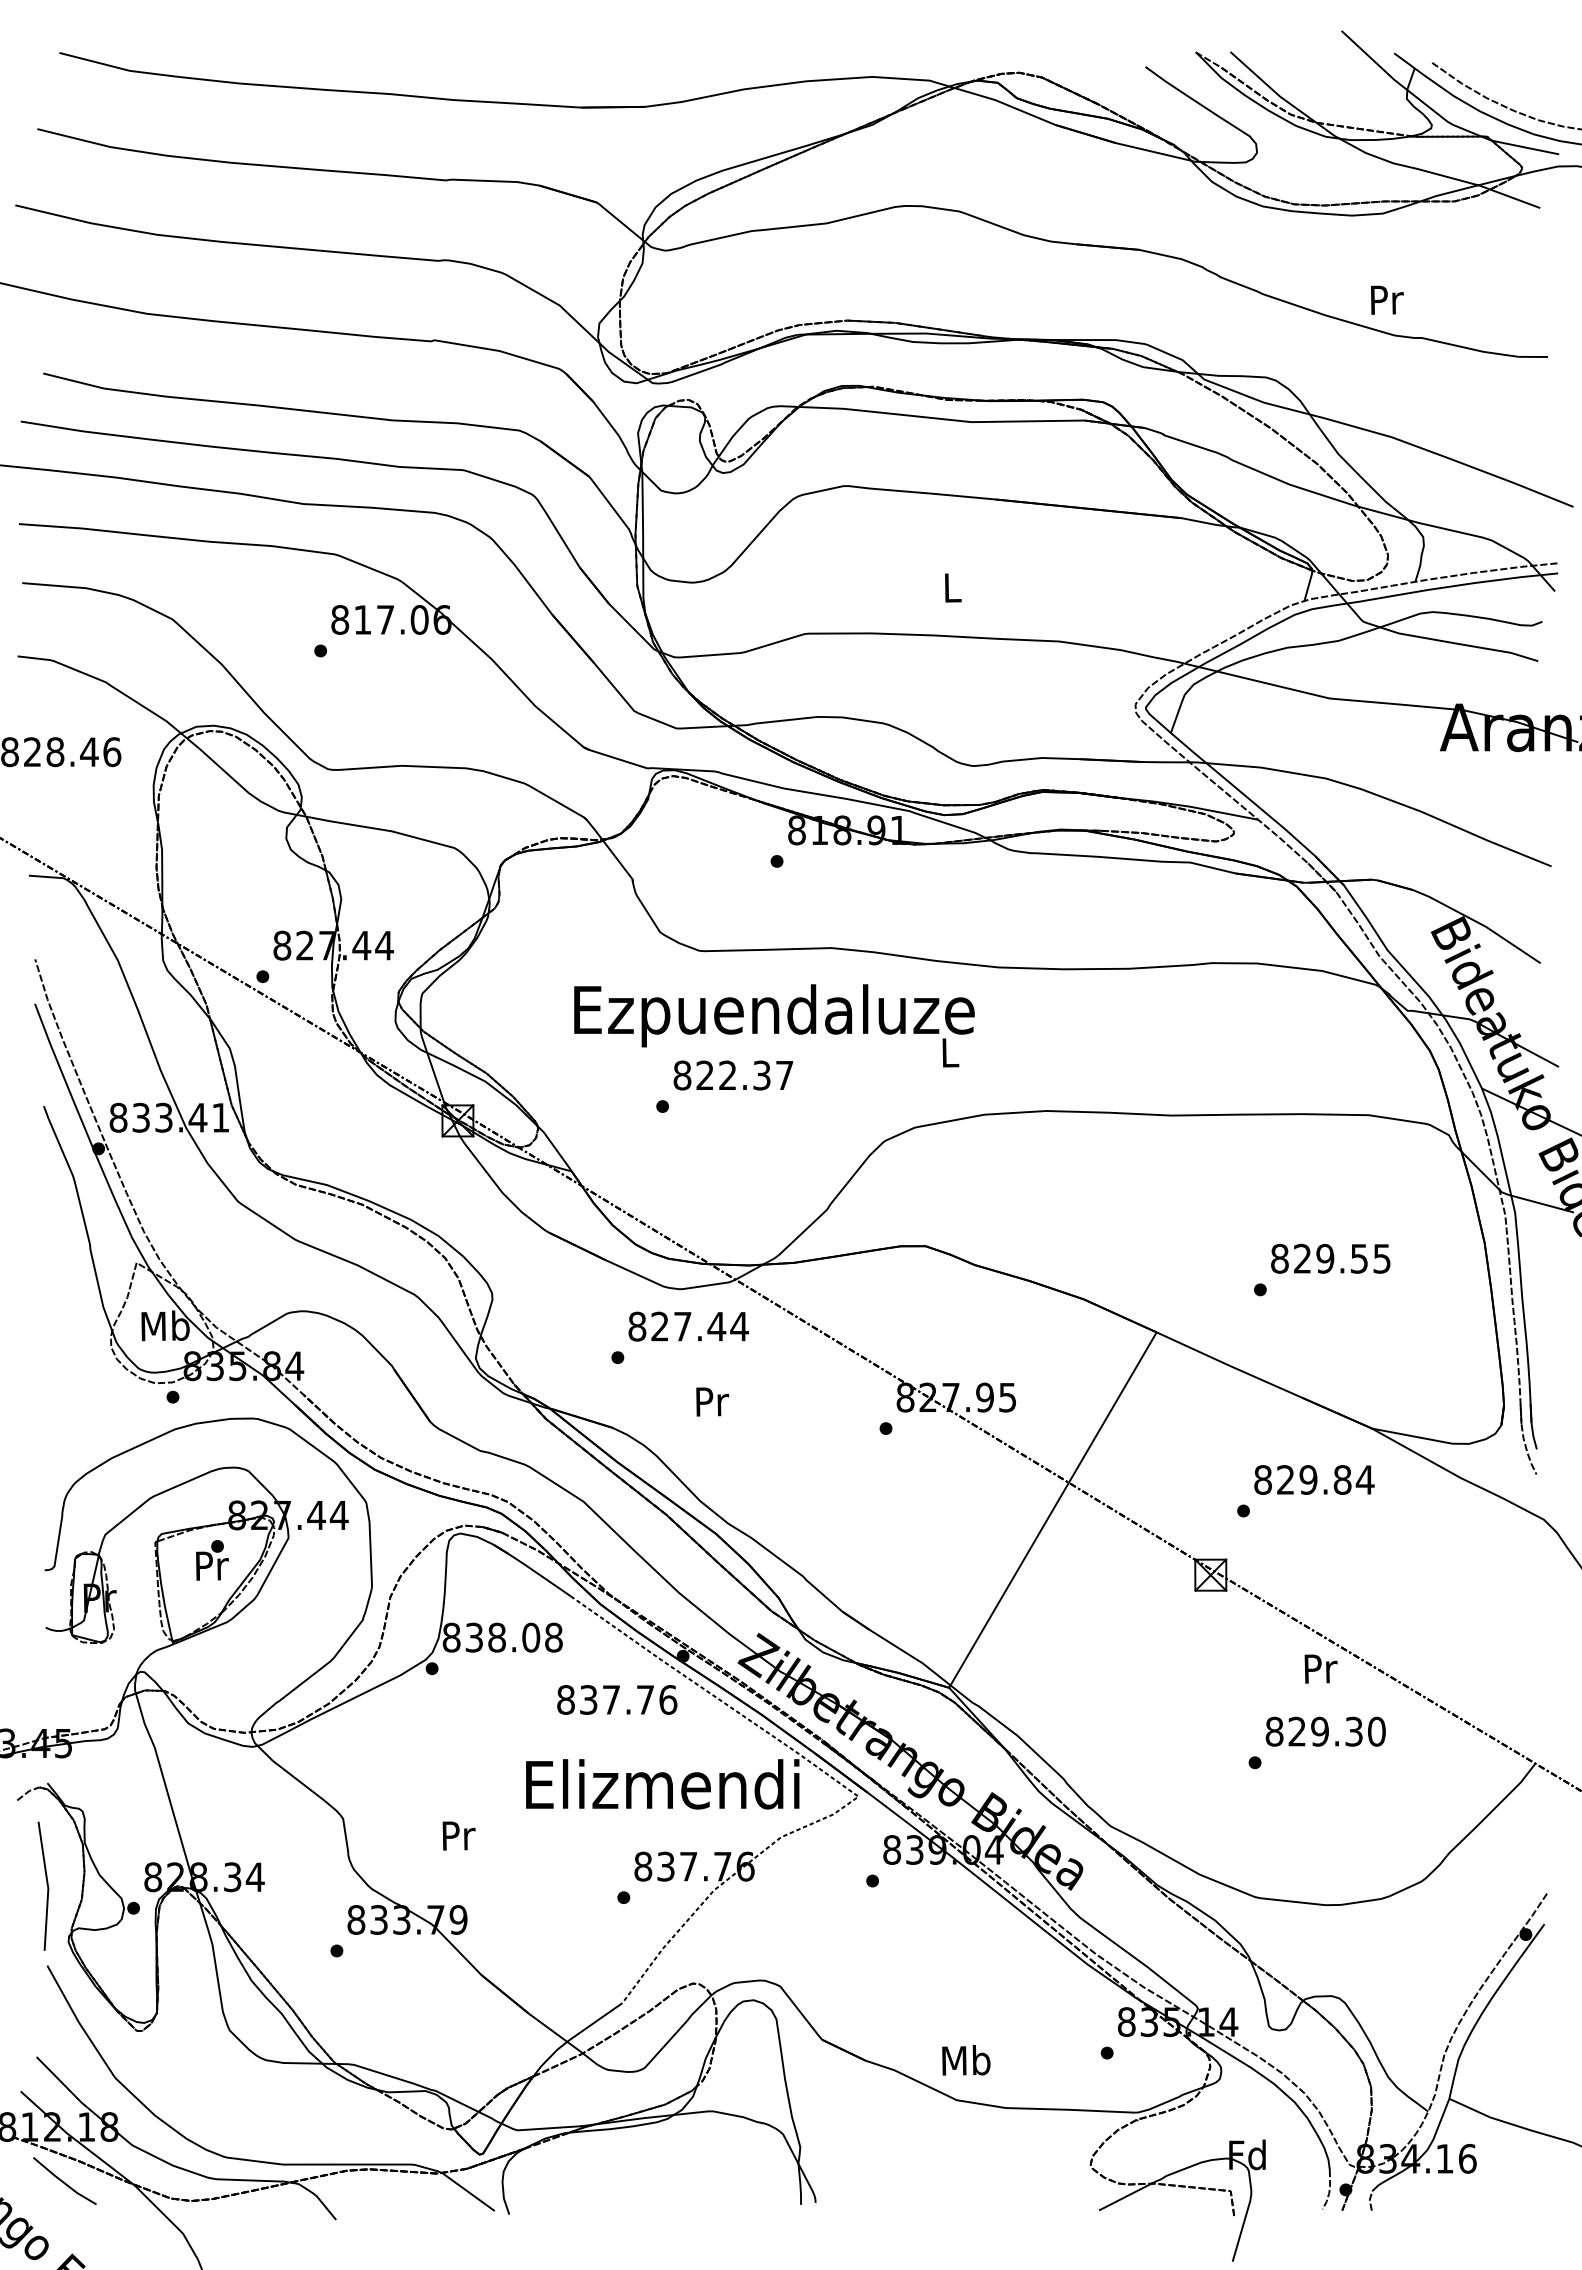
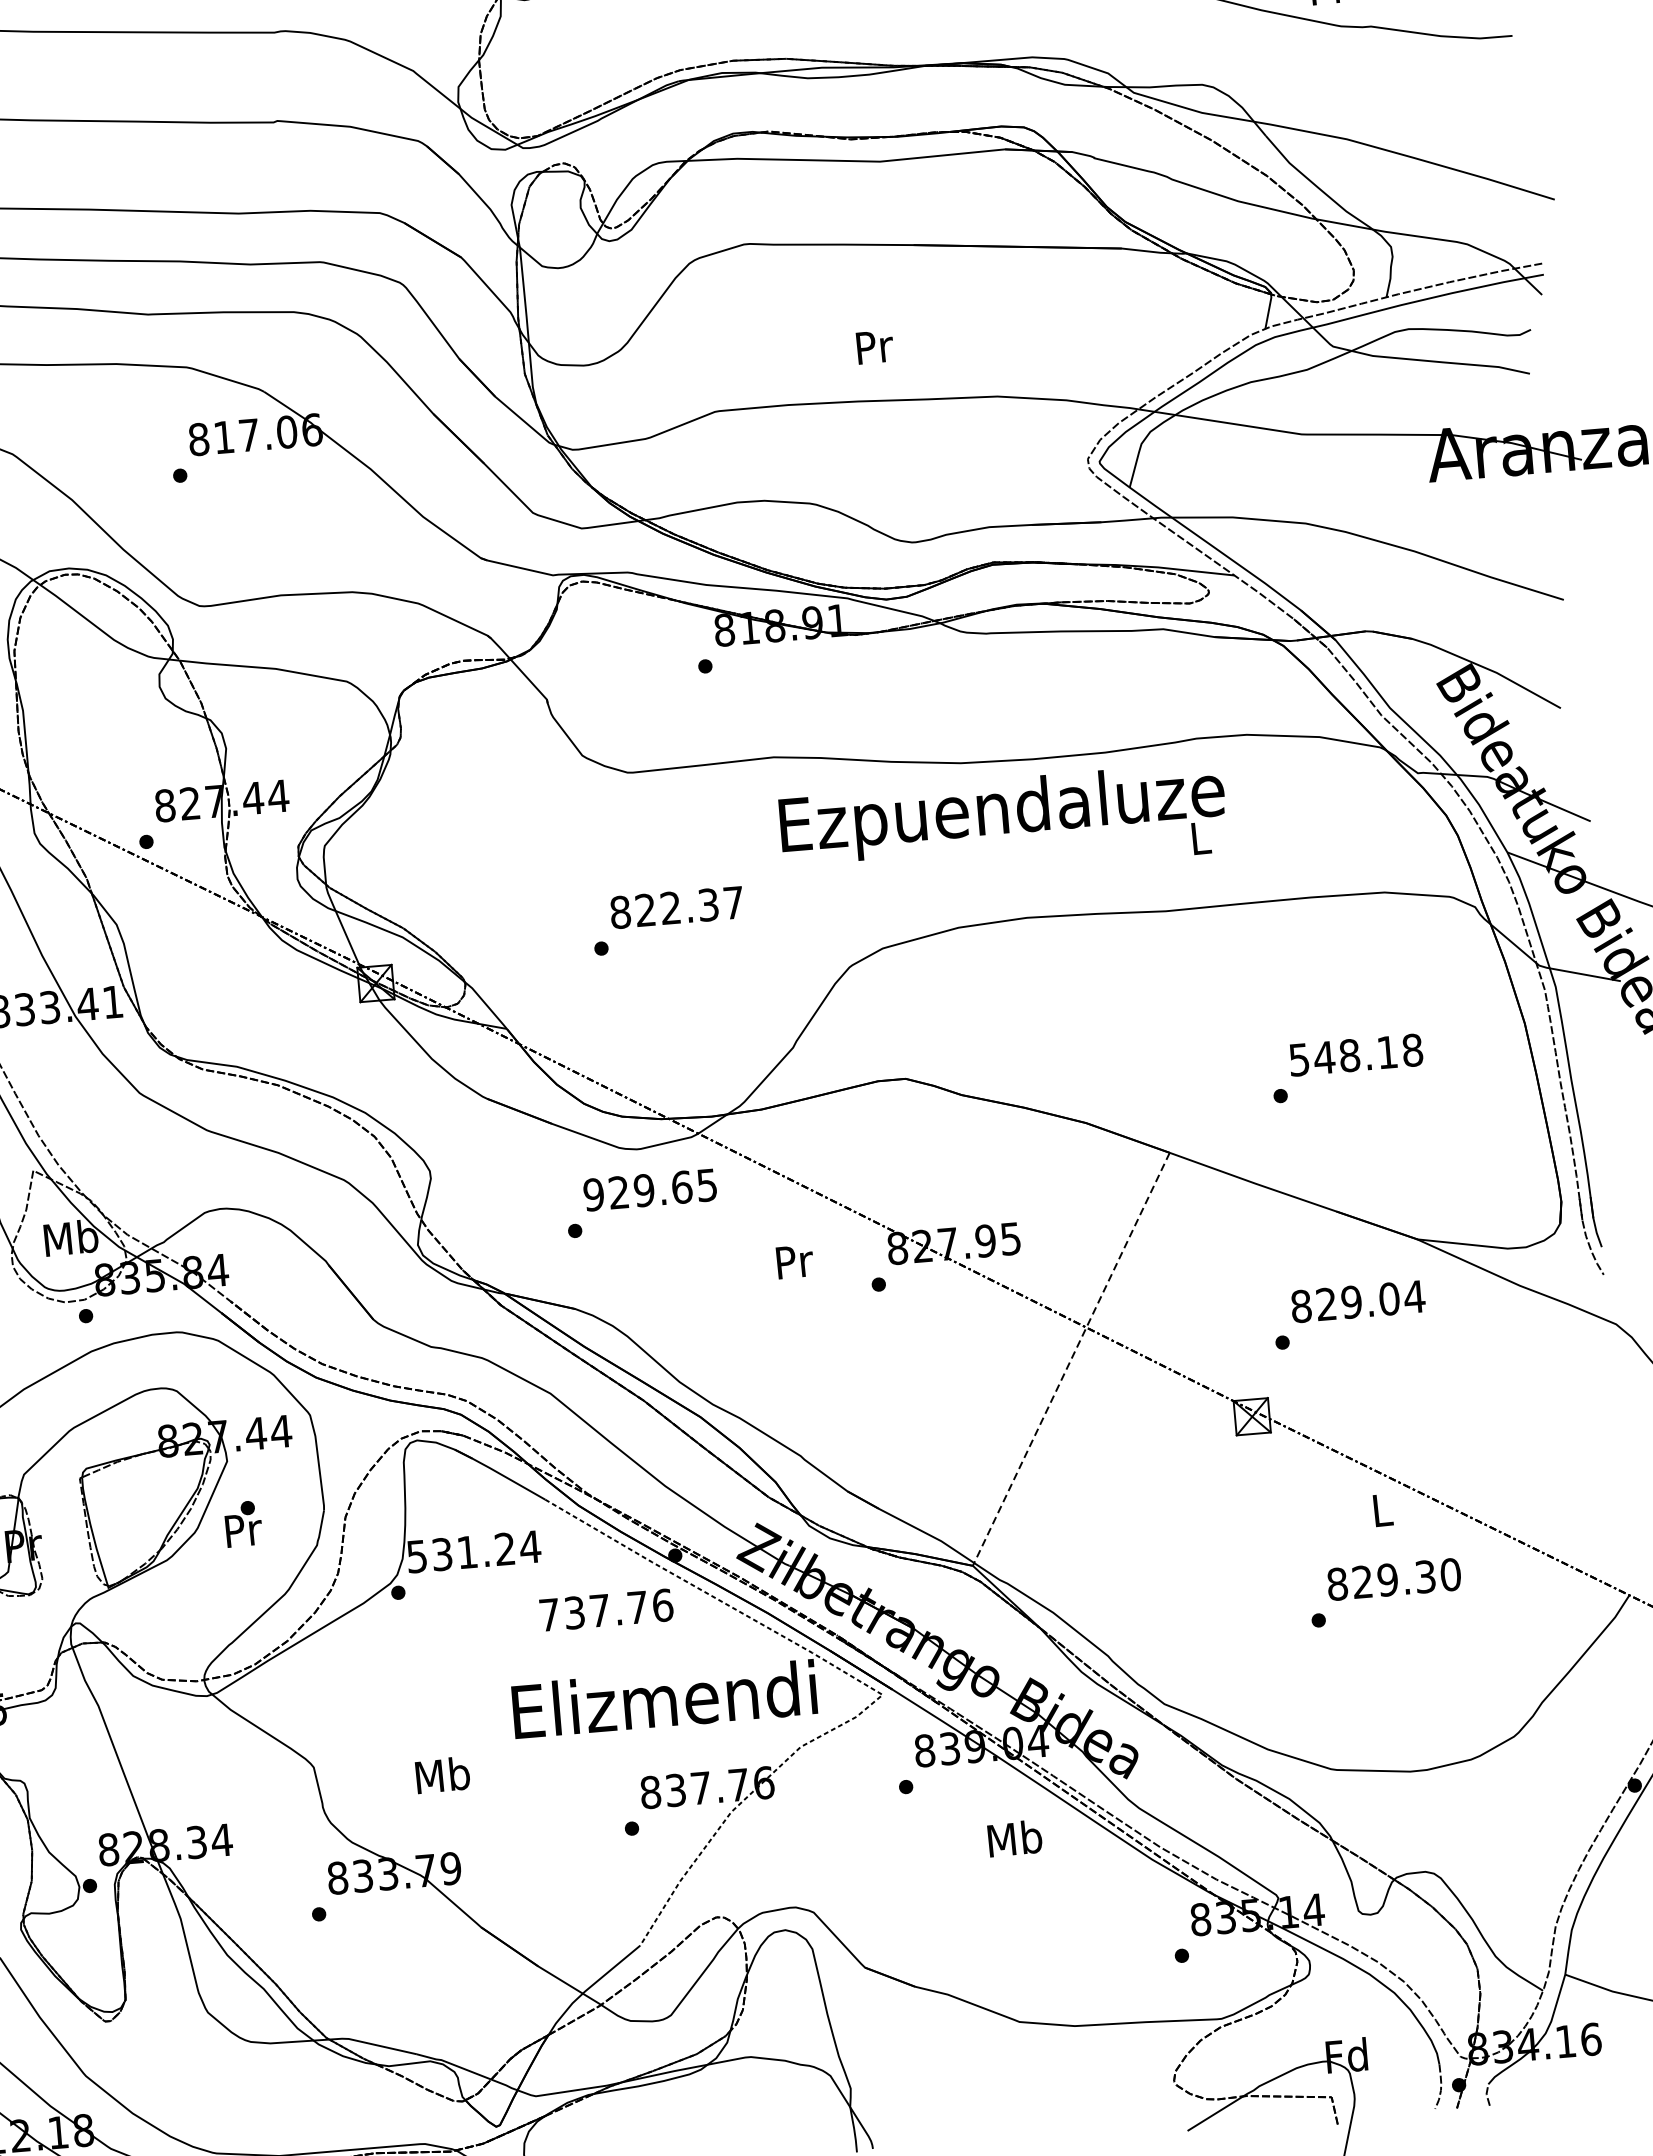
text: (952, 587) -> (874, 346), L -> Pr
text: (774, 1025) -> (1003, 824), moved
text: (1331, 1258) -> (1356, 1054), 829.55 -> 548.18
text: (688, 1326) -> (650, 1189), 827.44 -> 929.65
text: (712, 1401) -> (794, 1261), moved
text: (1342, 1479) -> (1389, 1298), 829.84 -> 829.04
line: (1052, 1510) -> (1070, 1359), solid -> dashed
text: (212, 1560) -> (243, 1524), moved
text: (502, 1637) -> (473, 1551), 838.08 -> 531.24
text: (1320, 1668) -> (1382, 1509), Pr -> L
text: (565, 1699) -> (548, 1614), 837.76 -> 737.76
text: (458, 1835) -> (443, 1775), Pr -> Mb
text: (966, 2060) -> (1015, 1838), moved

